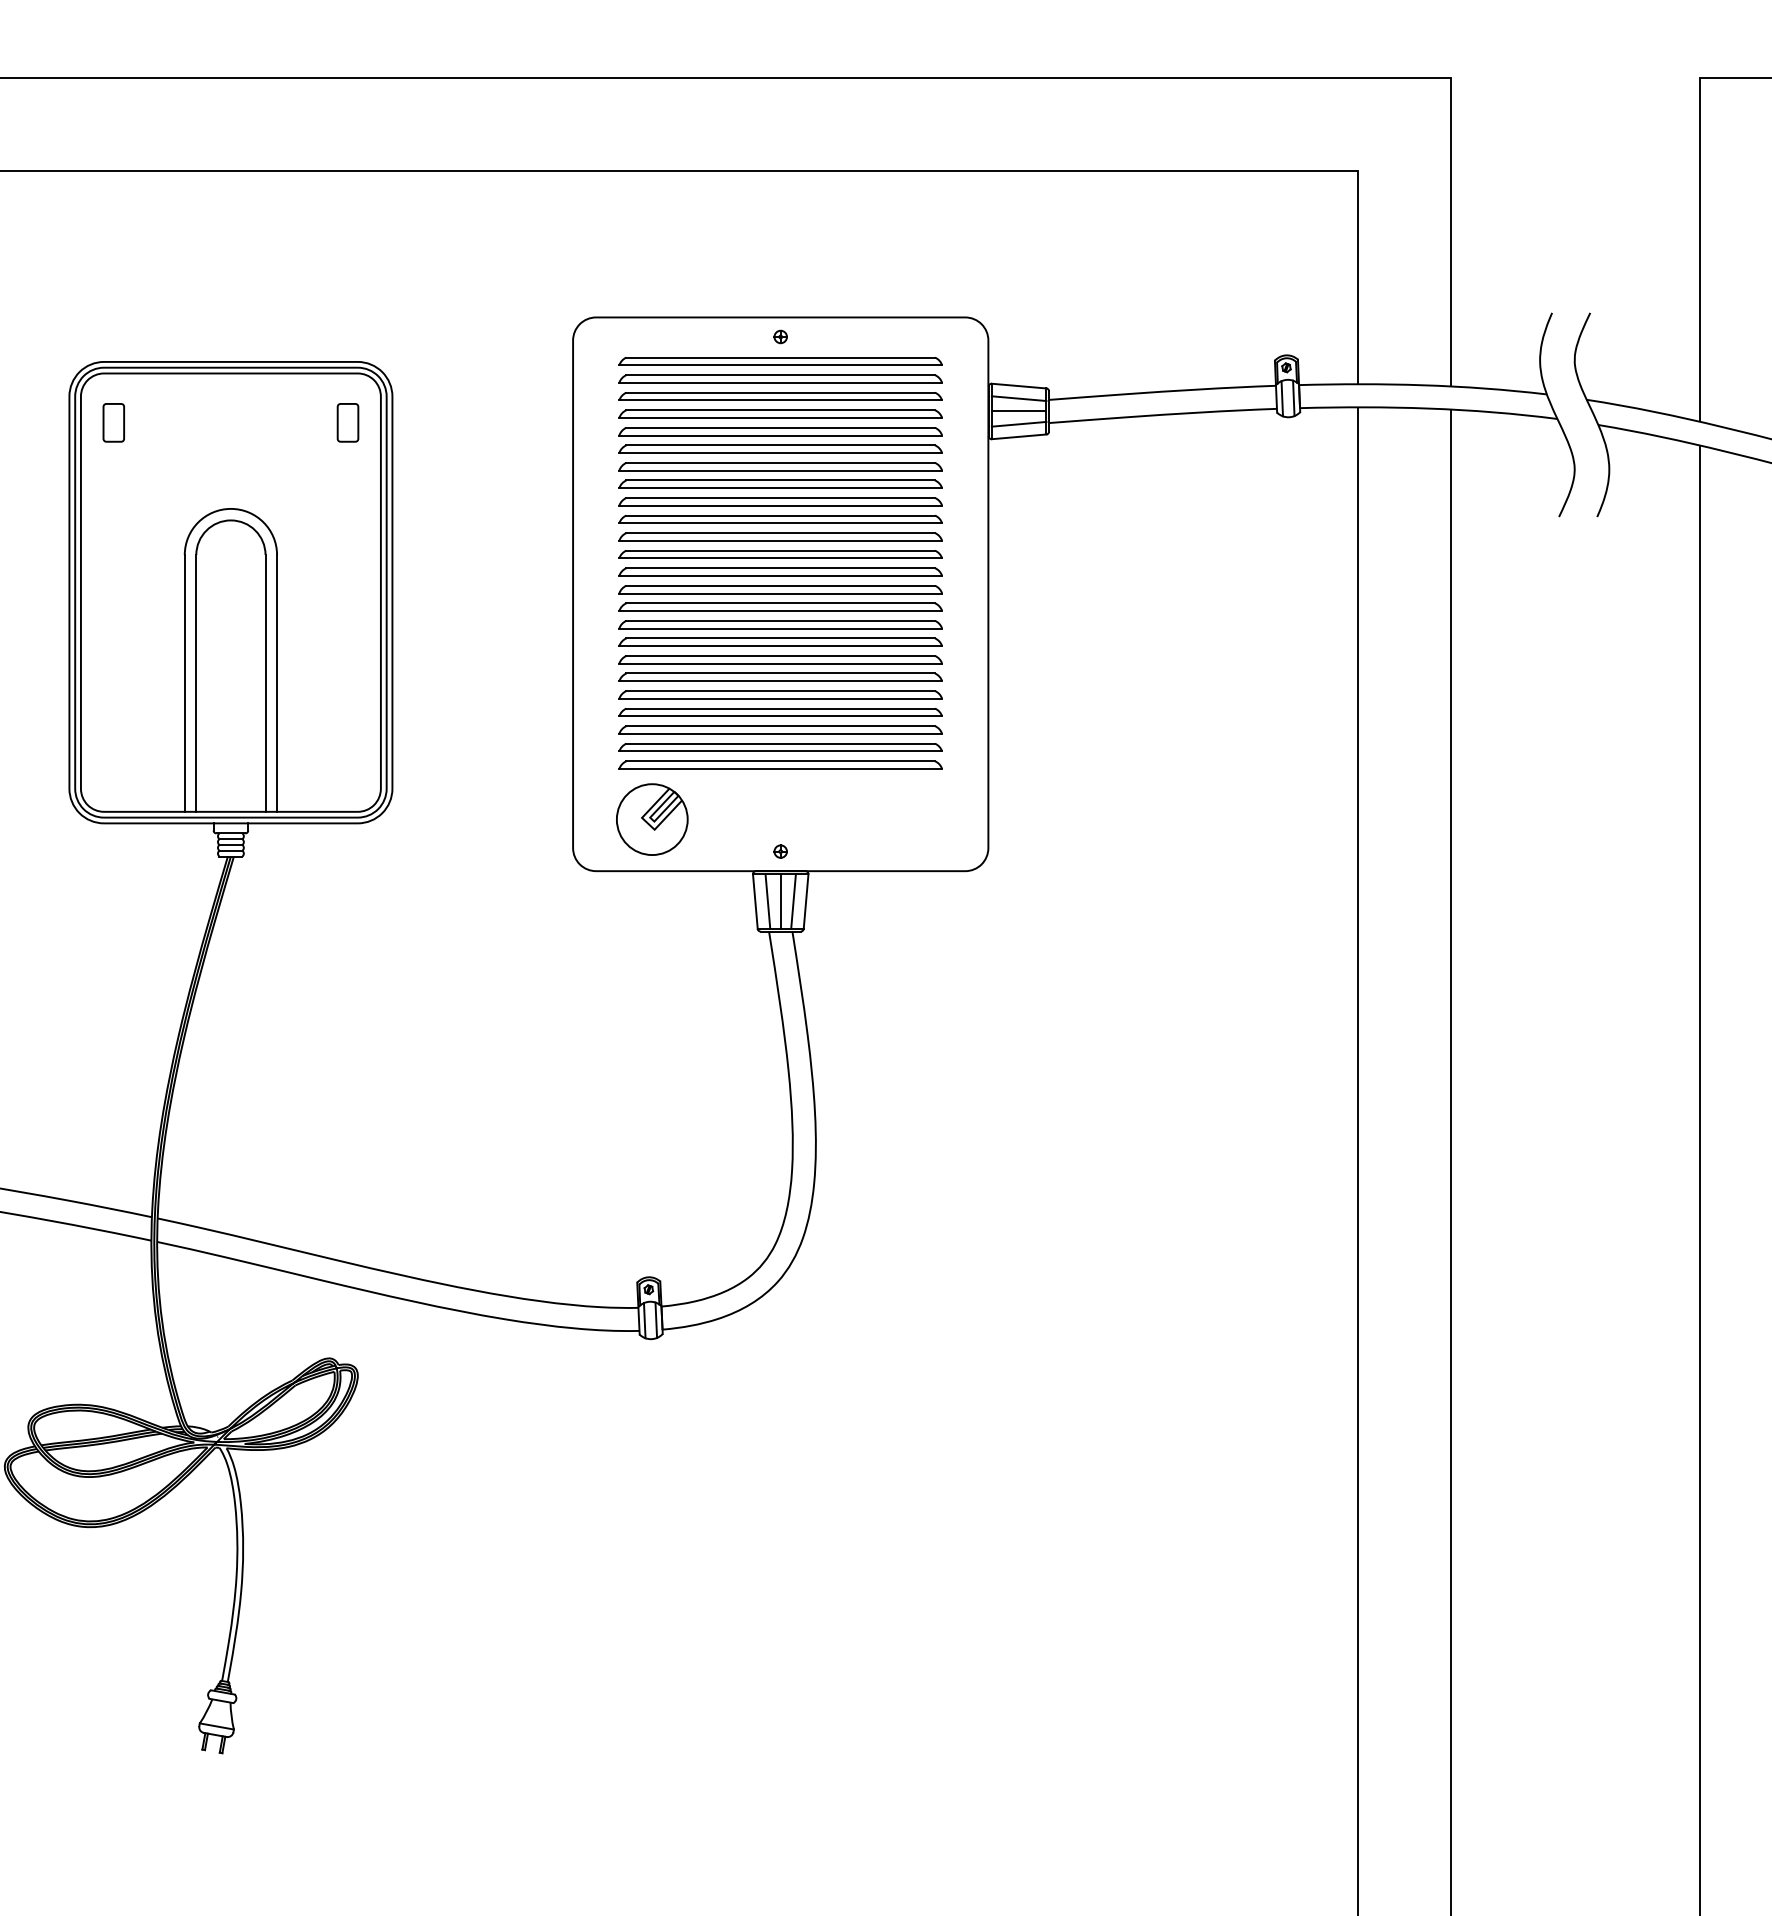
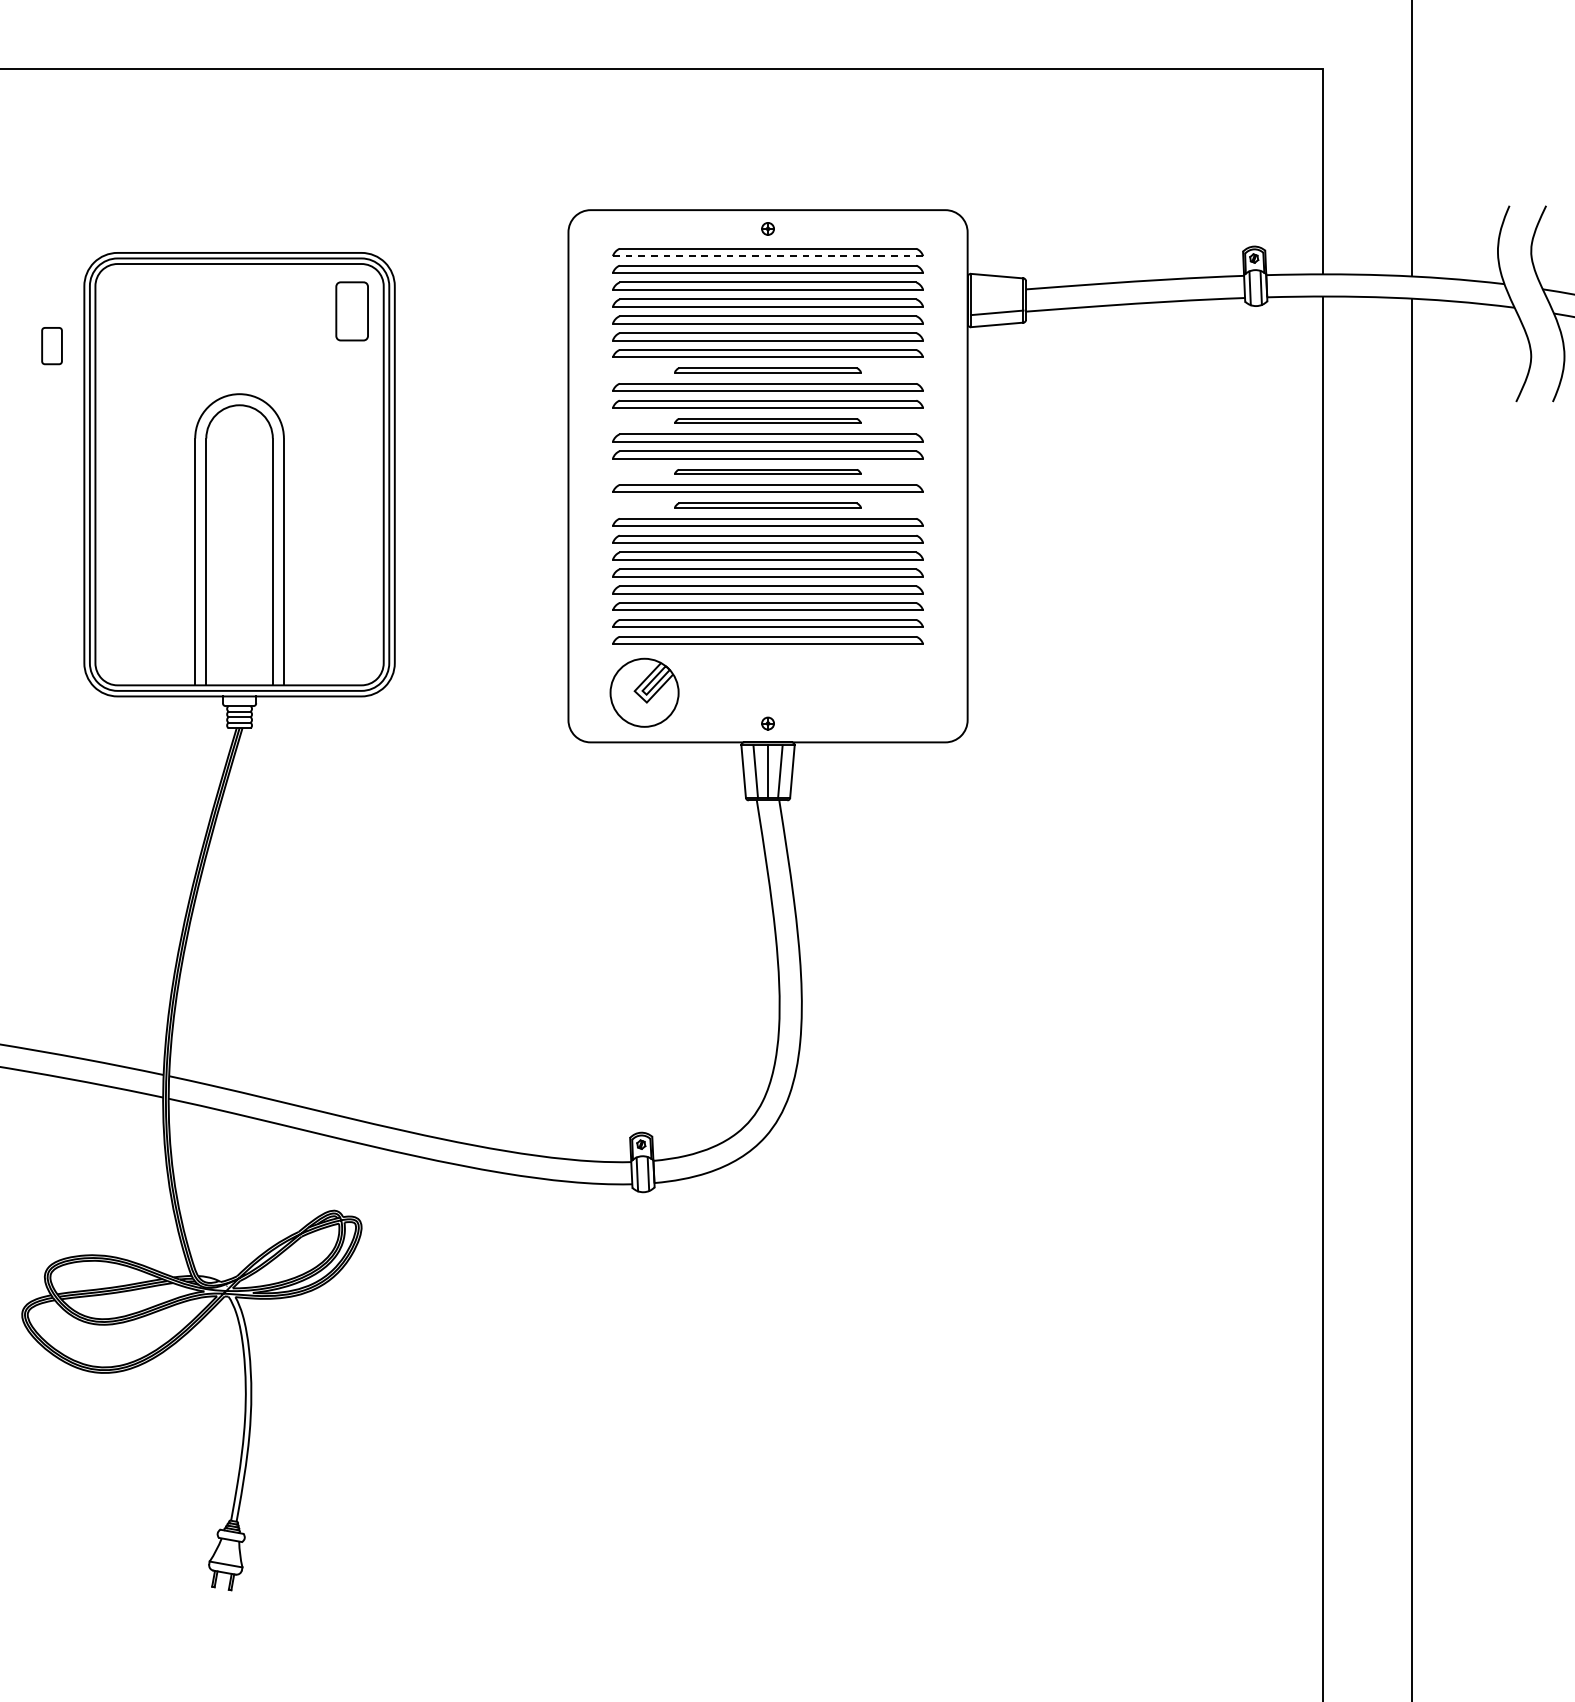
line: (781, 365) -> (768, 256), solid -> dashed
line: (1018, 398) -> (996, 288), removed
line: (1018, 411) -> (996, 300), removed
part: (113, 422) -> (51, 345), moved
part: (347, 422) -> (351, 311), size x1.6
part: (780, 483) -> (767, 369), size x0.6
part: (780, 536) -> (767, 420), size x0.6
part: (780, 589) -> (767, 471), size x0.6
part: (780, 624) -> (767, 505), size x0.6

